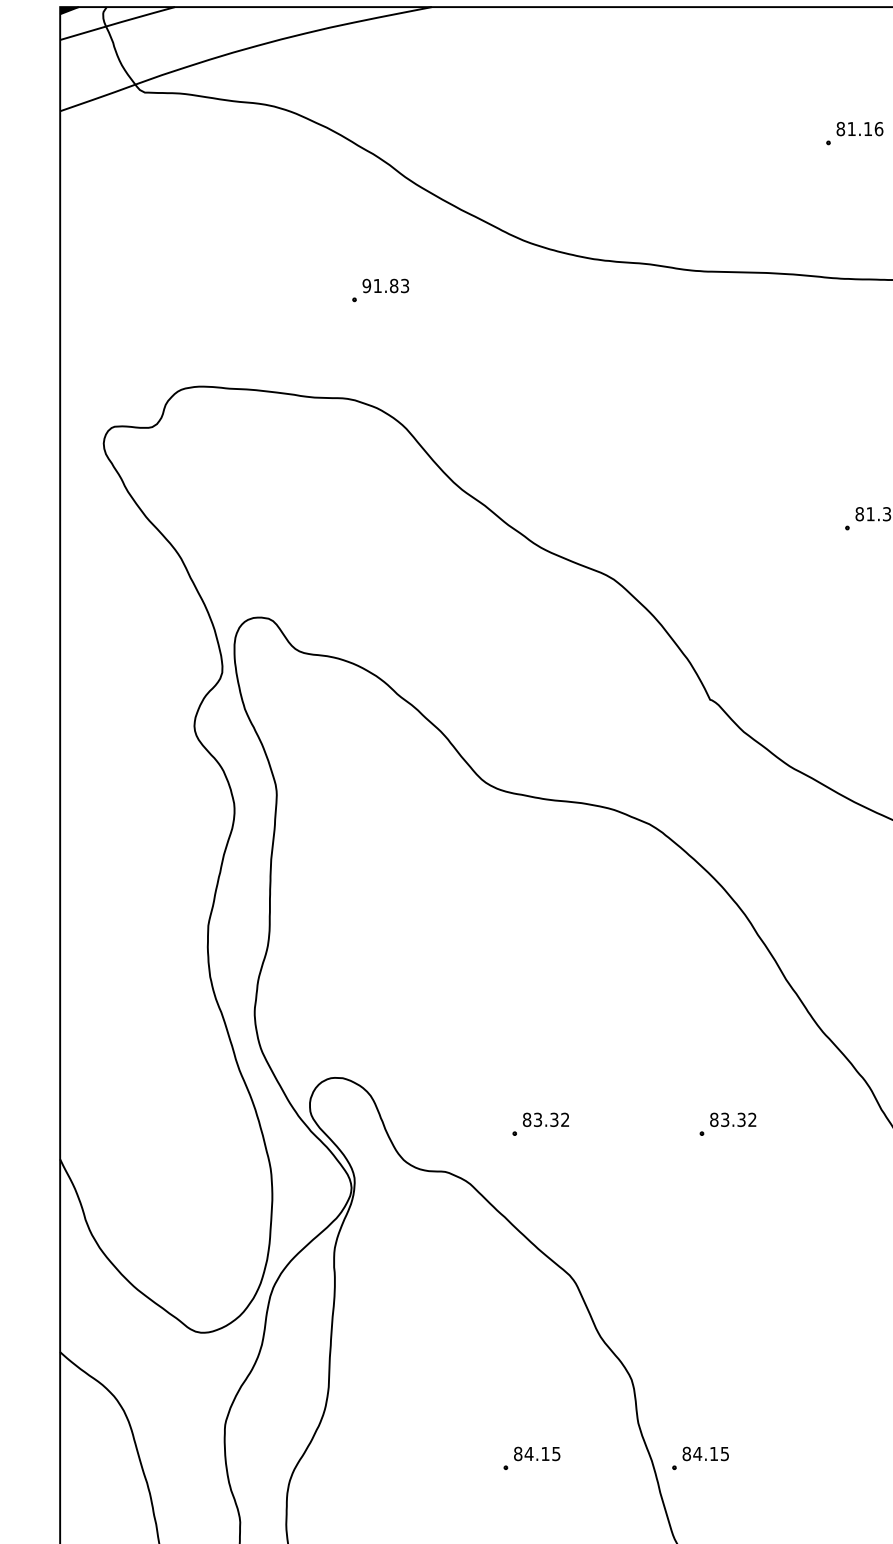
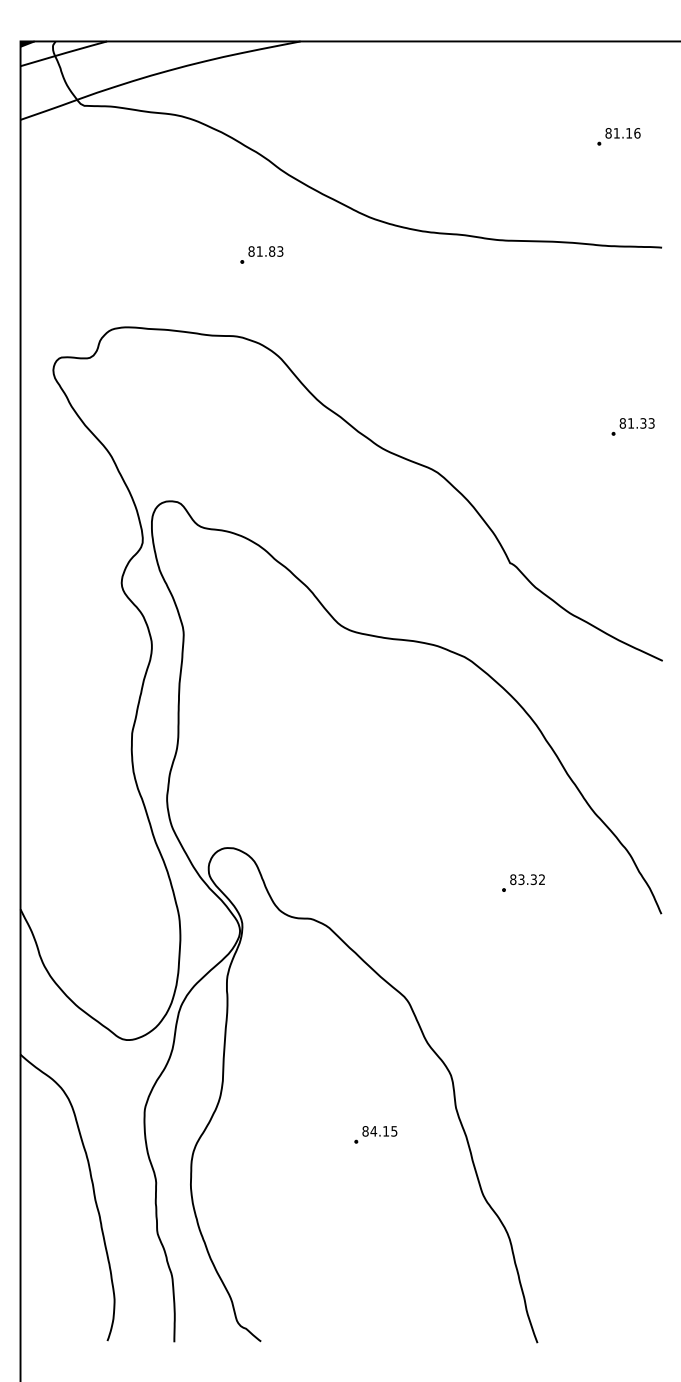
text: (366, 285) -> (251, 251), 91.83 -> 81.83
part: (540, 1123) -> (382, 882), removed
part: (699, 1458) -> (502, 1134), removed

